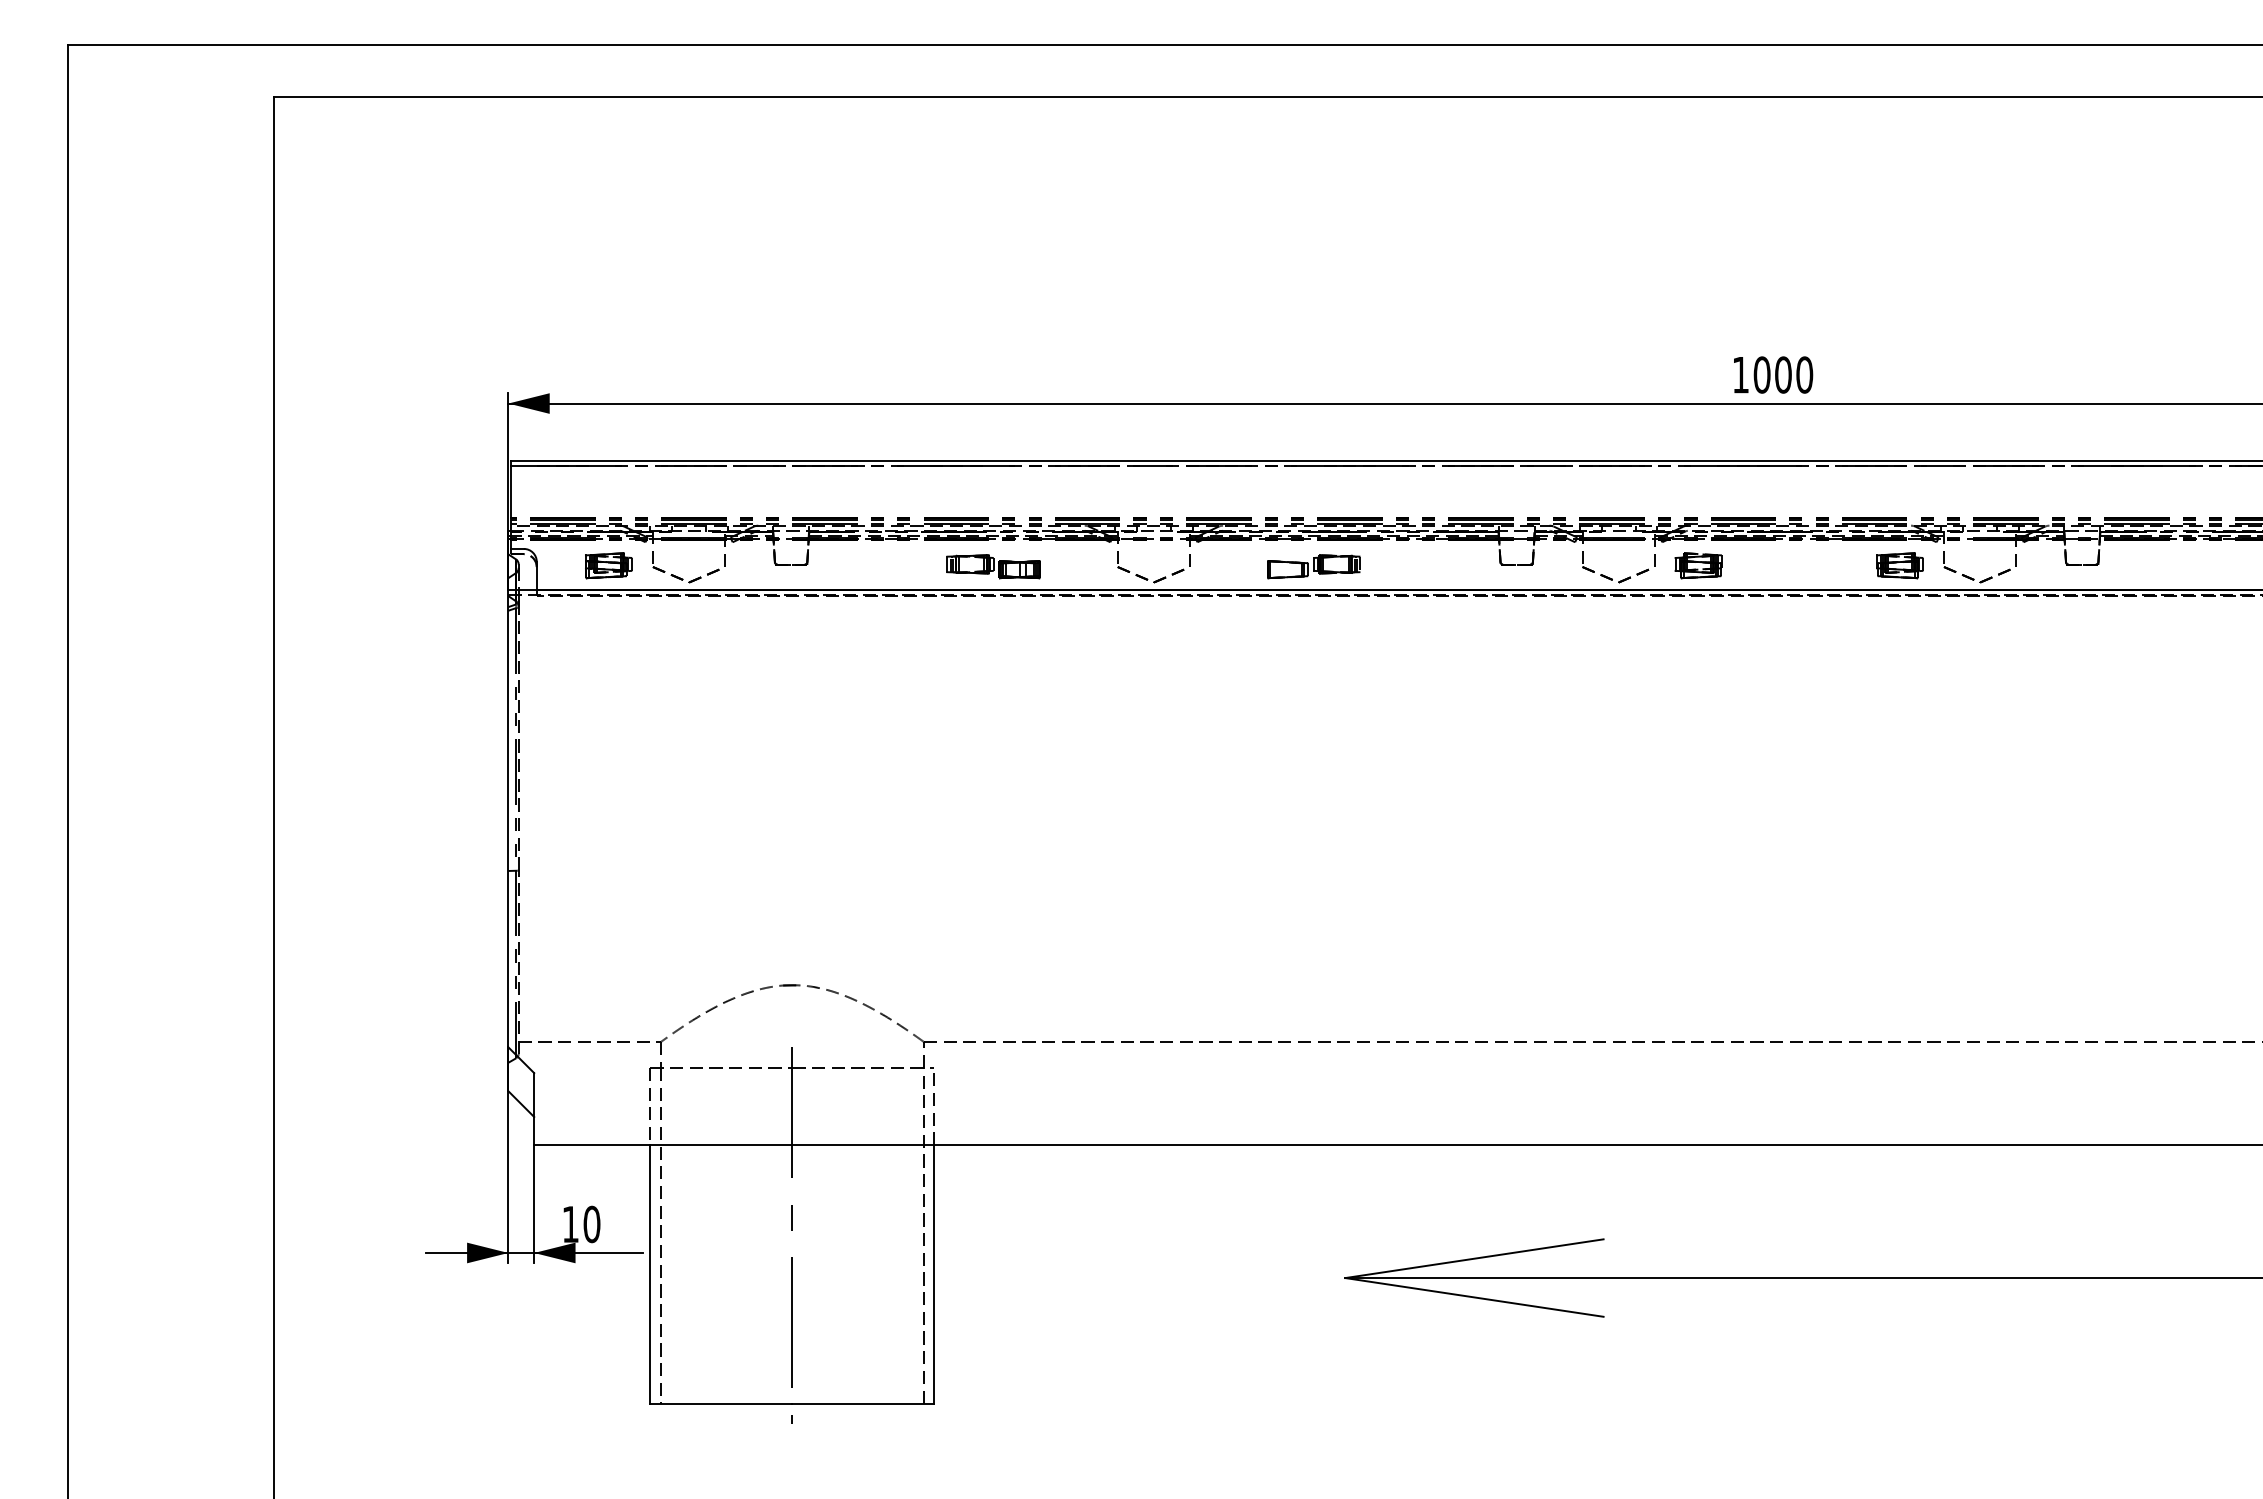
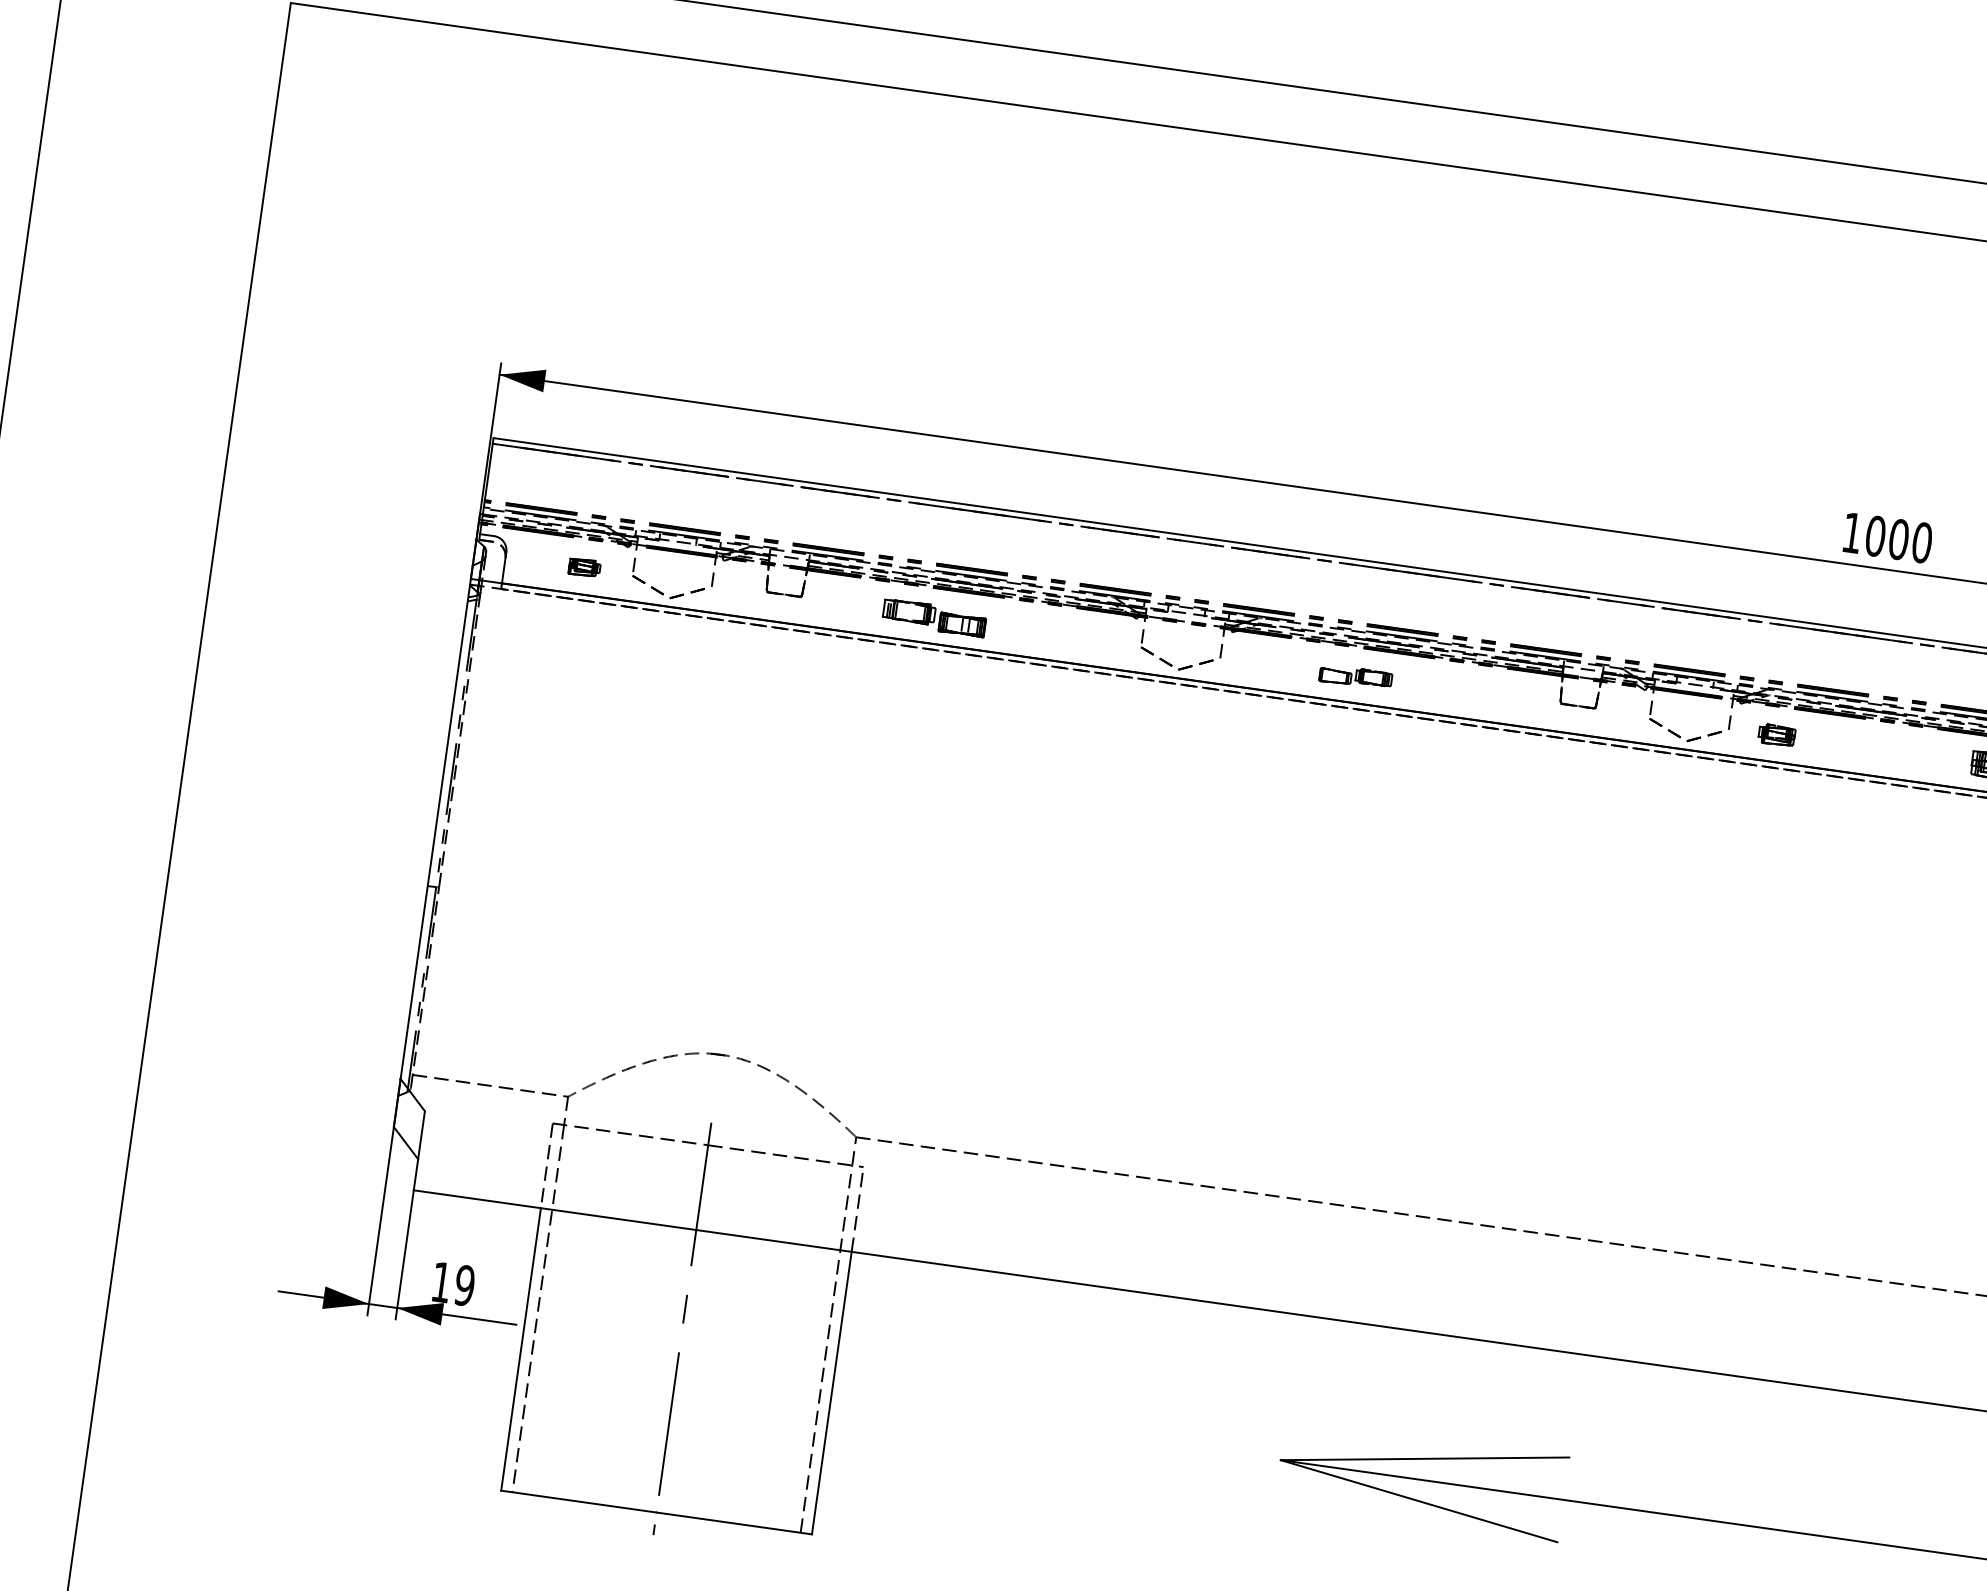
part: (608, 565) -> (584, 567), size x0.6
part: (1698, 565) -> (1776, 734), size x0.7
part: (993, 566) -> (934, 617), moved
part: (1313, 566) -> (1355, 676), size x0.7
text: (591, 1224) -> (464, 1285), 10 -> 19

